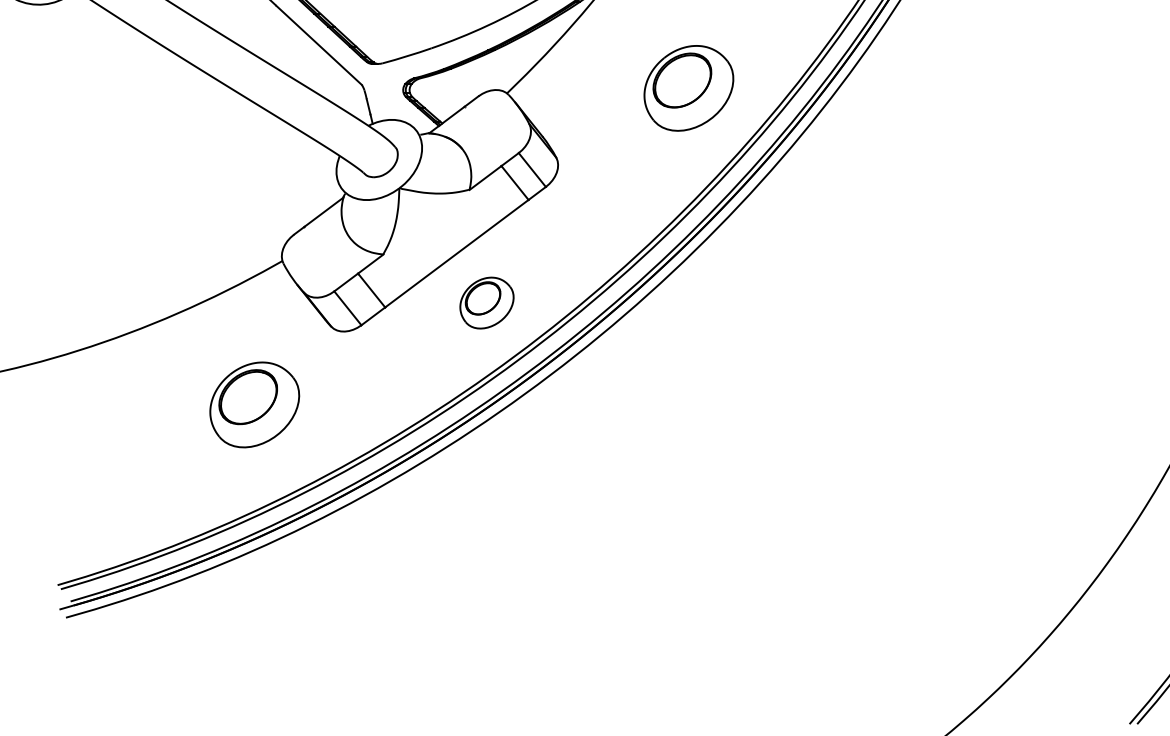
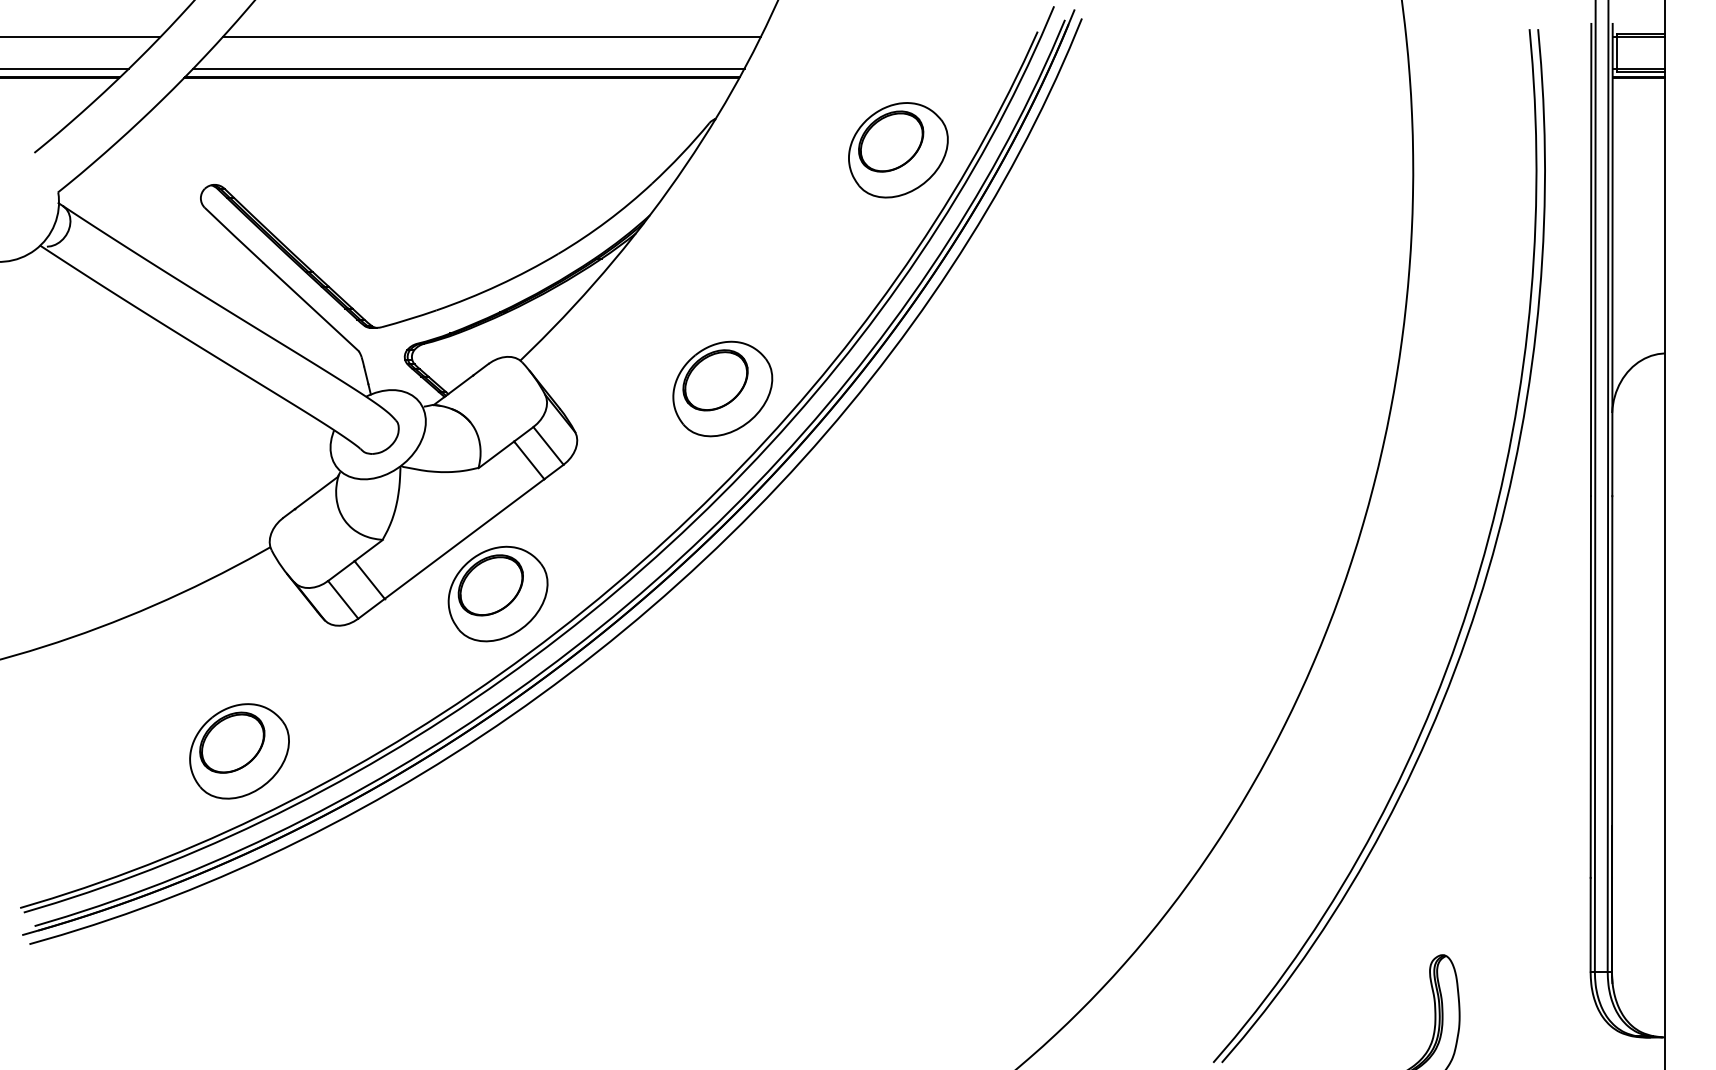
part: (688, 87) -> (722, 388), moved
part: (486, 302) -> (497, 593), size x1.67
part: (254, 405) -> (239, 751), moved

